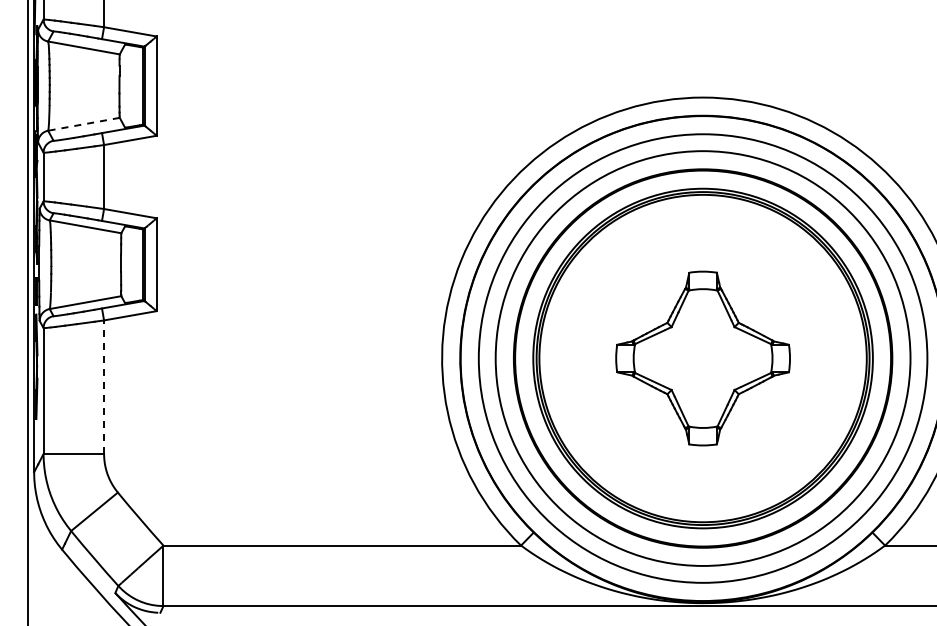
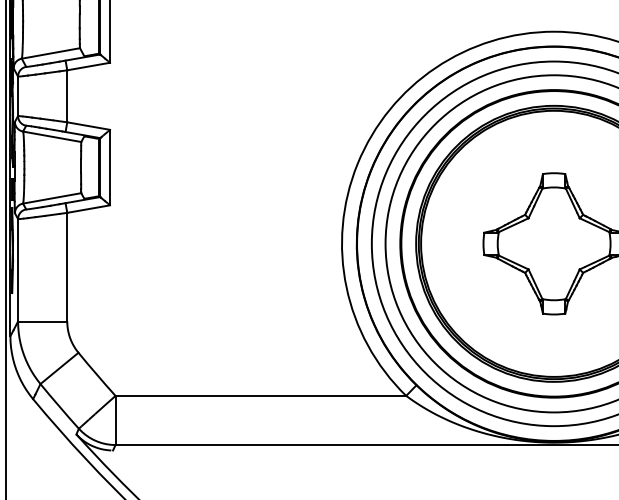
line: (83, 124) -> (50, 53), dashed -> solid
line: (104, 387) -> (67, 267), dashed -> solid

